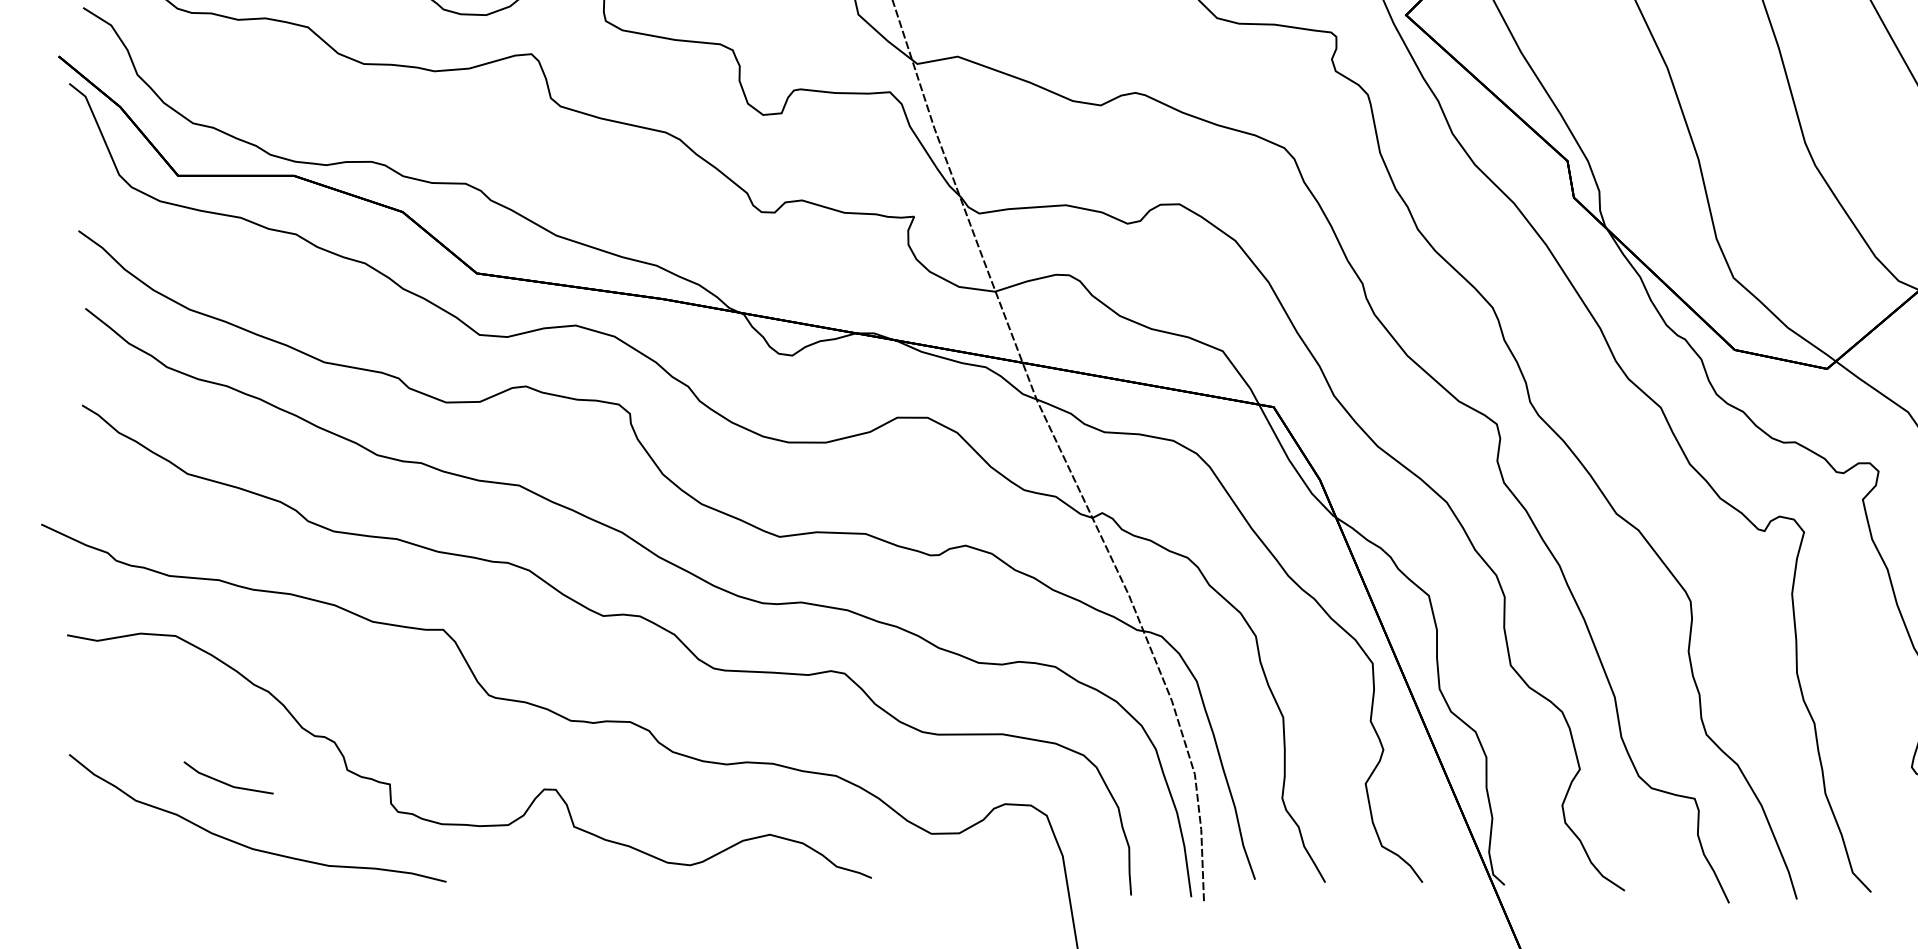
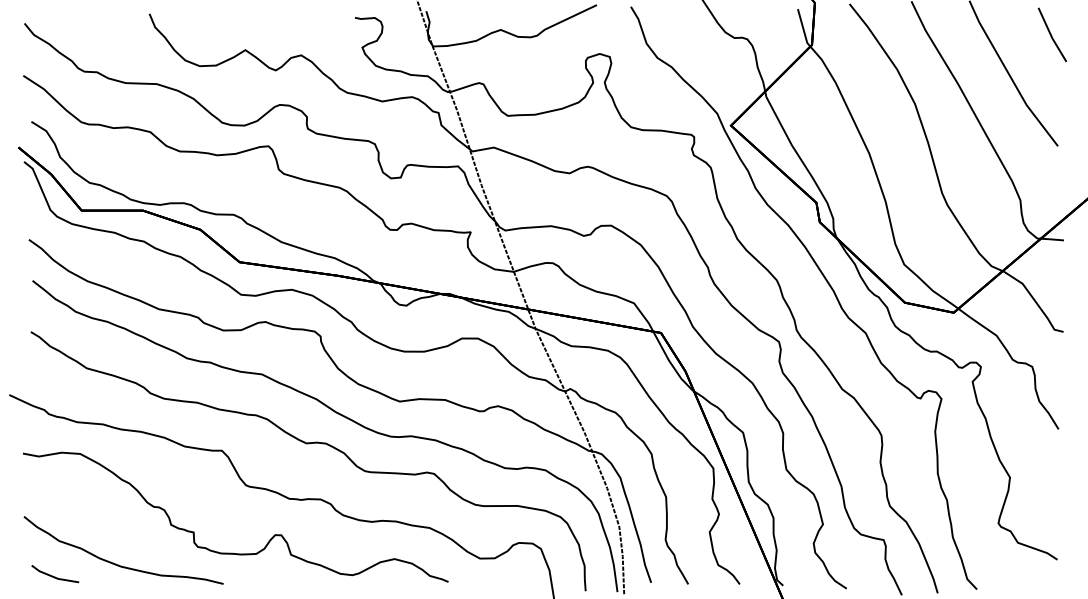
line: (228, 782) -> (55, 576), moved

